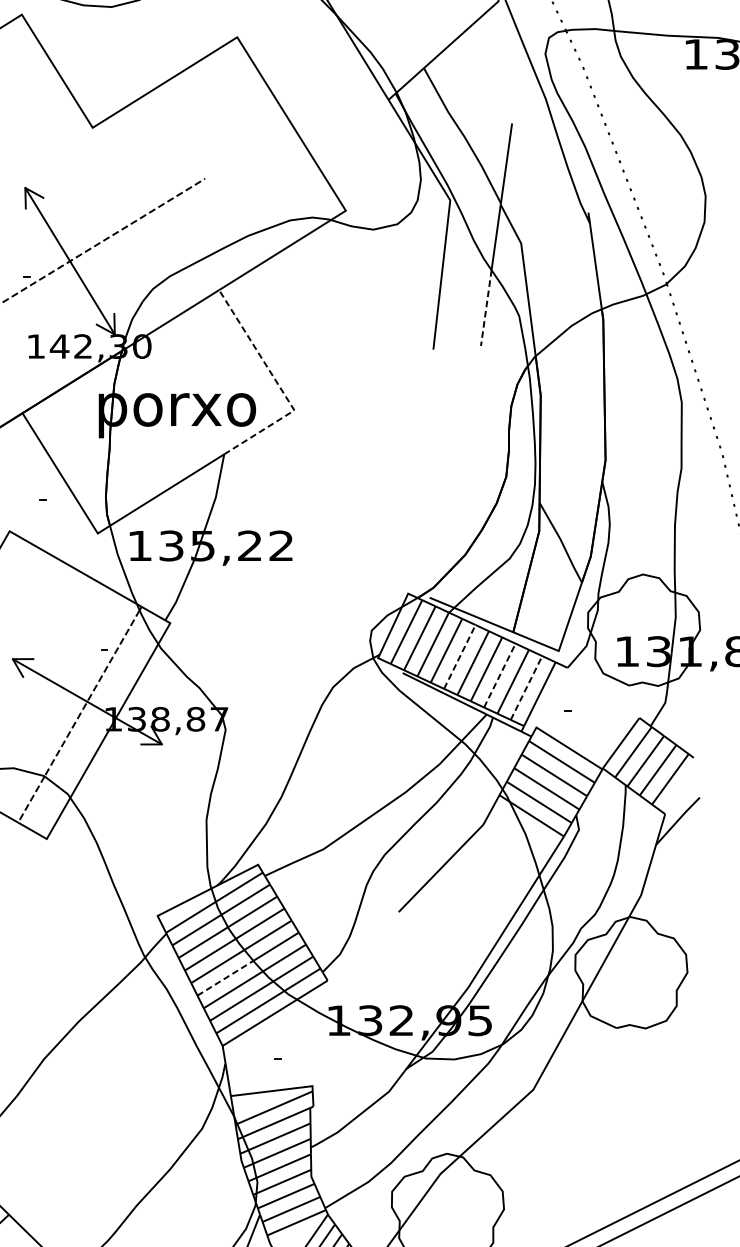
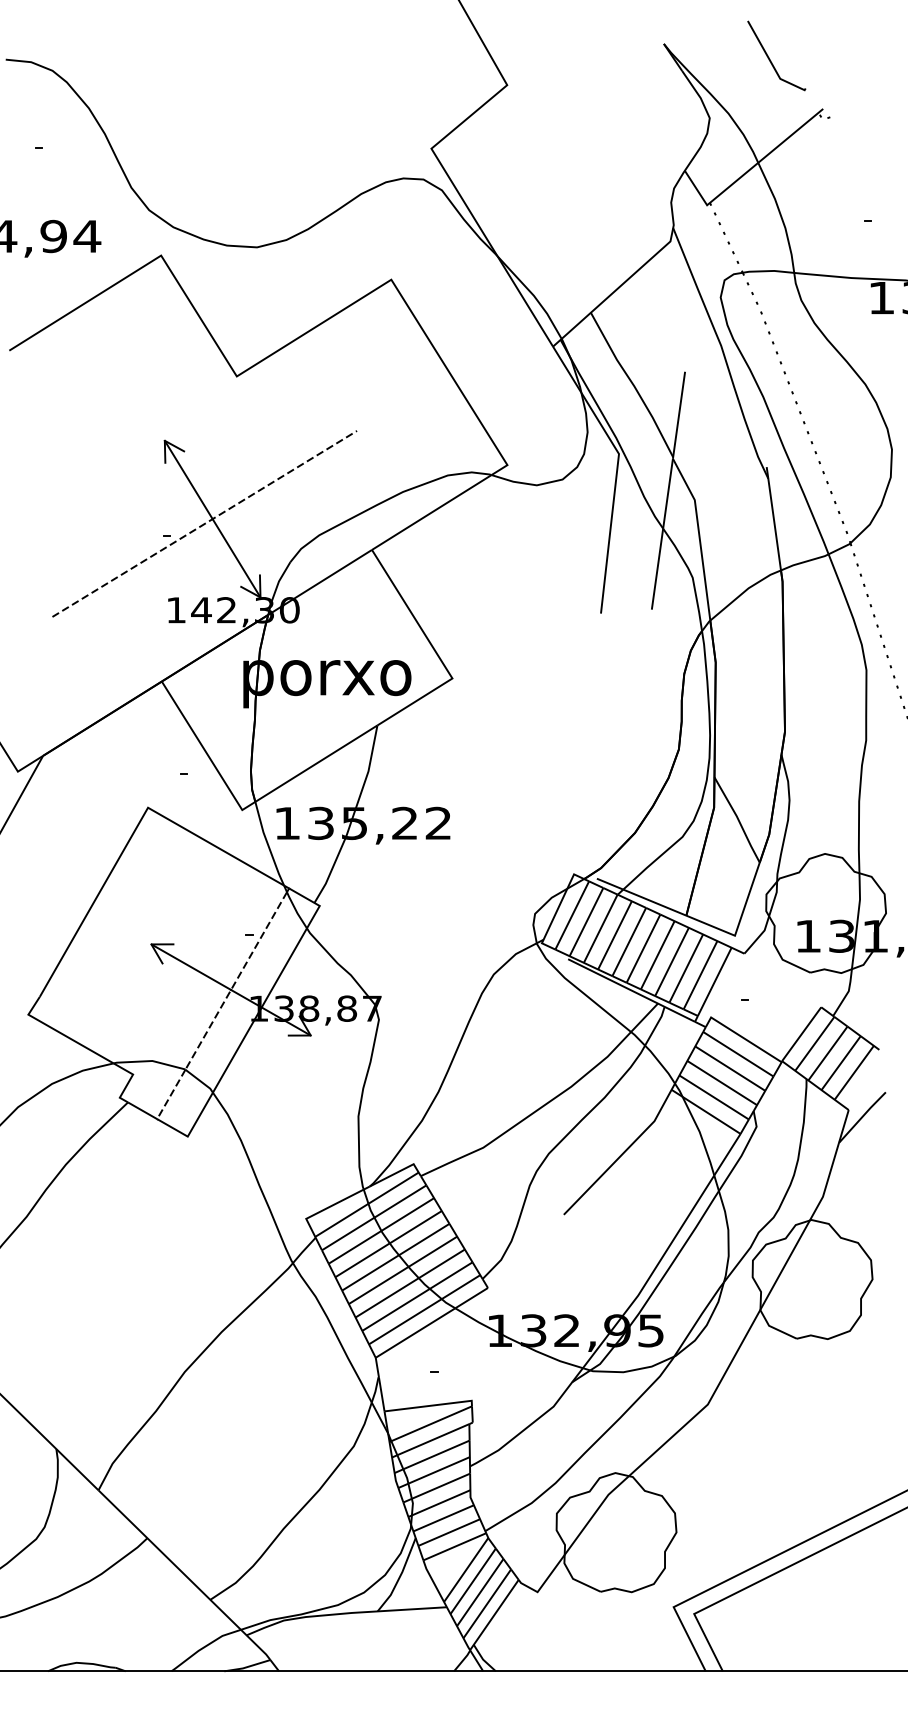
line: (486, 308) -> (657, 569), dashed -> solid
line: (279, 386) -> (436, 652), dashed -> solid
line: (460, 656) -> (629, 941), dashed -> solid
line: (500, 675) -> (672, 961), dashed -> solid
line: (526, 687) -> (700, 974), dashed -> solid
line: (226, 978) -> (379, 1285), dashed -> solid

